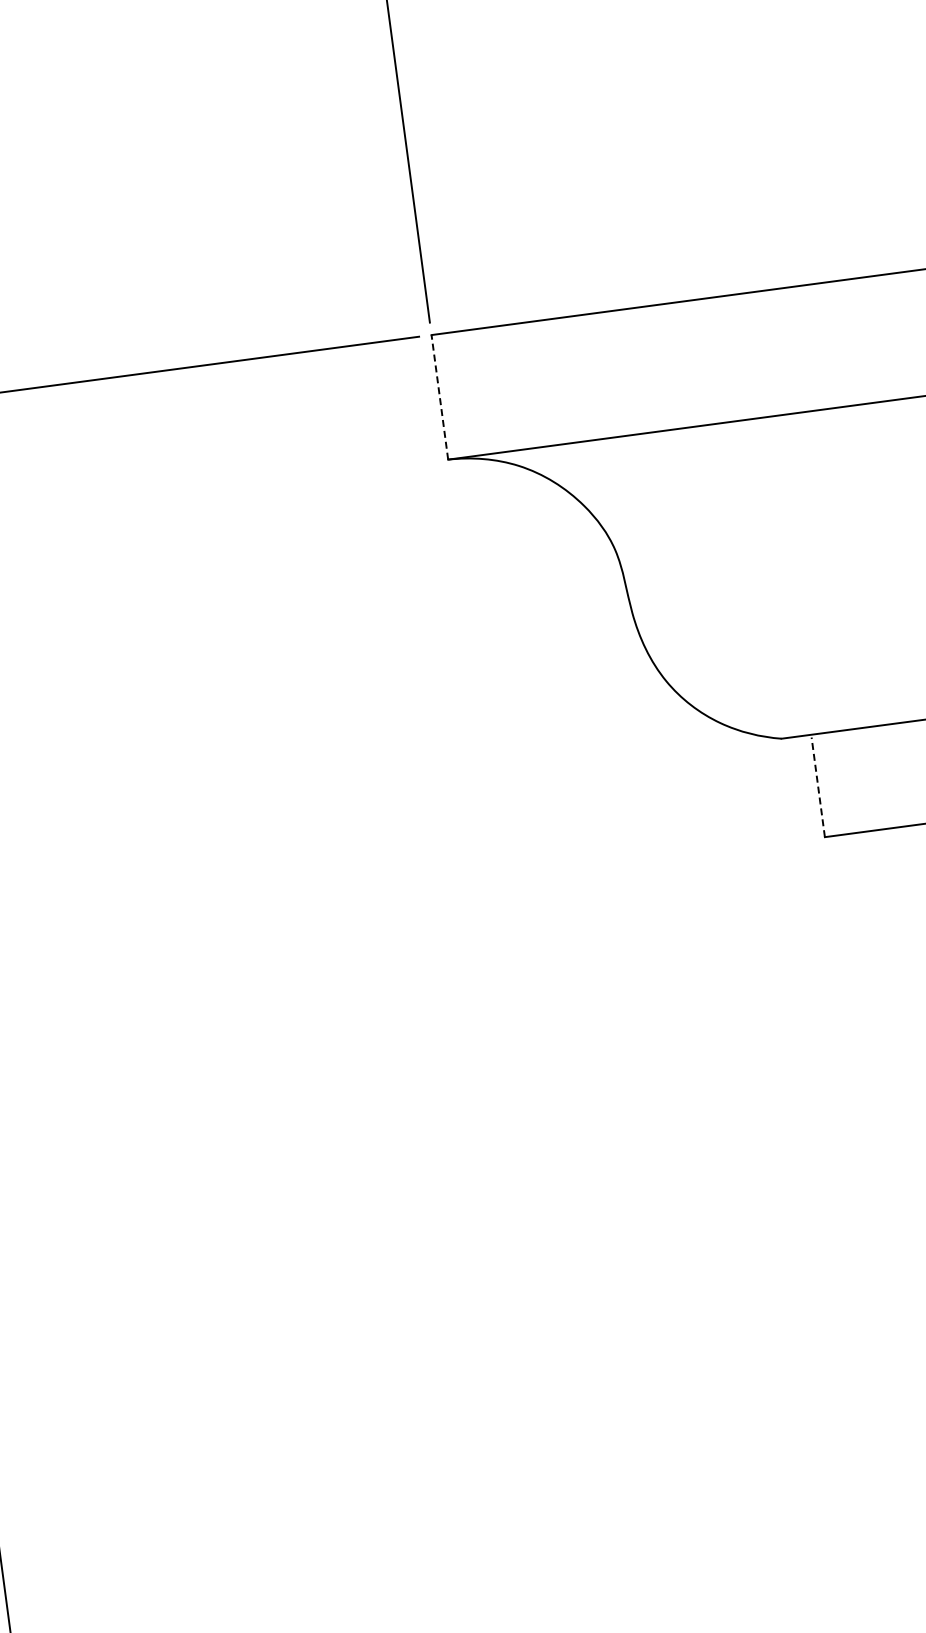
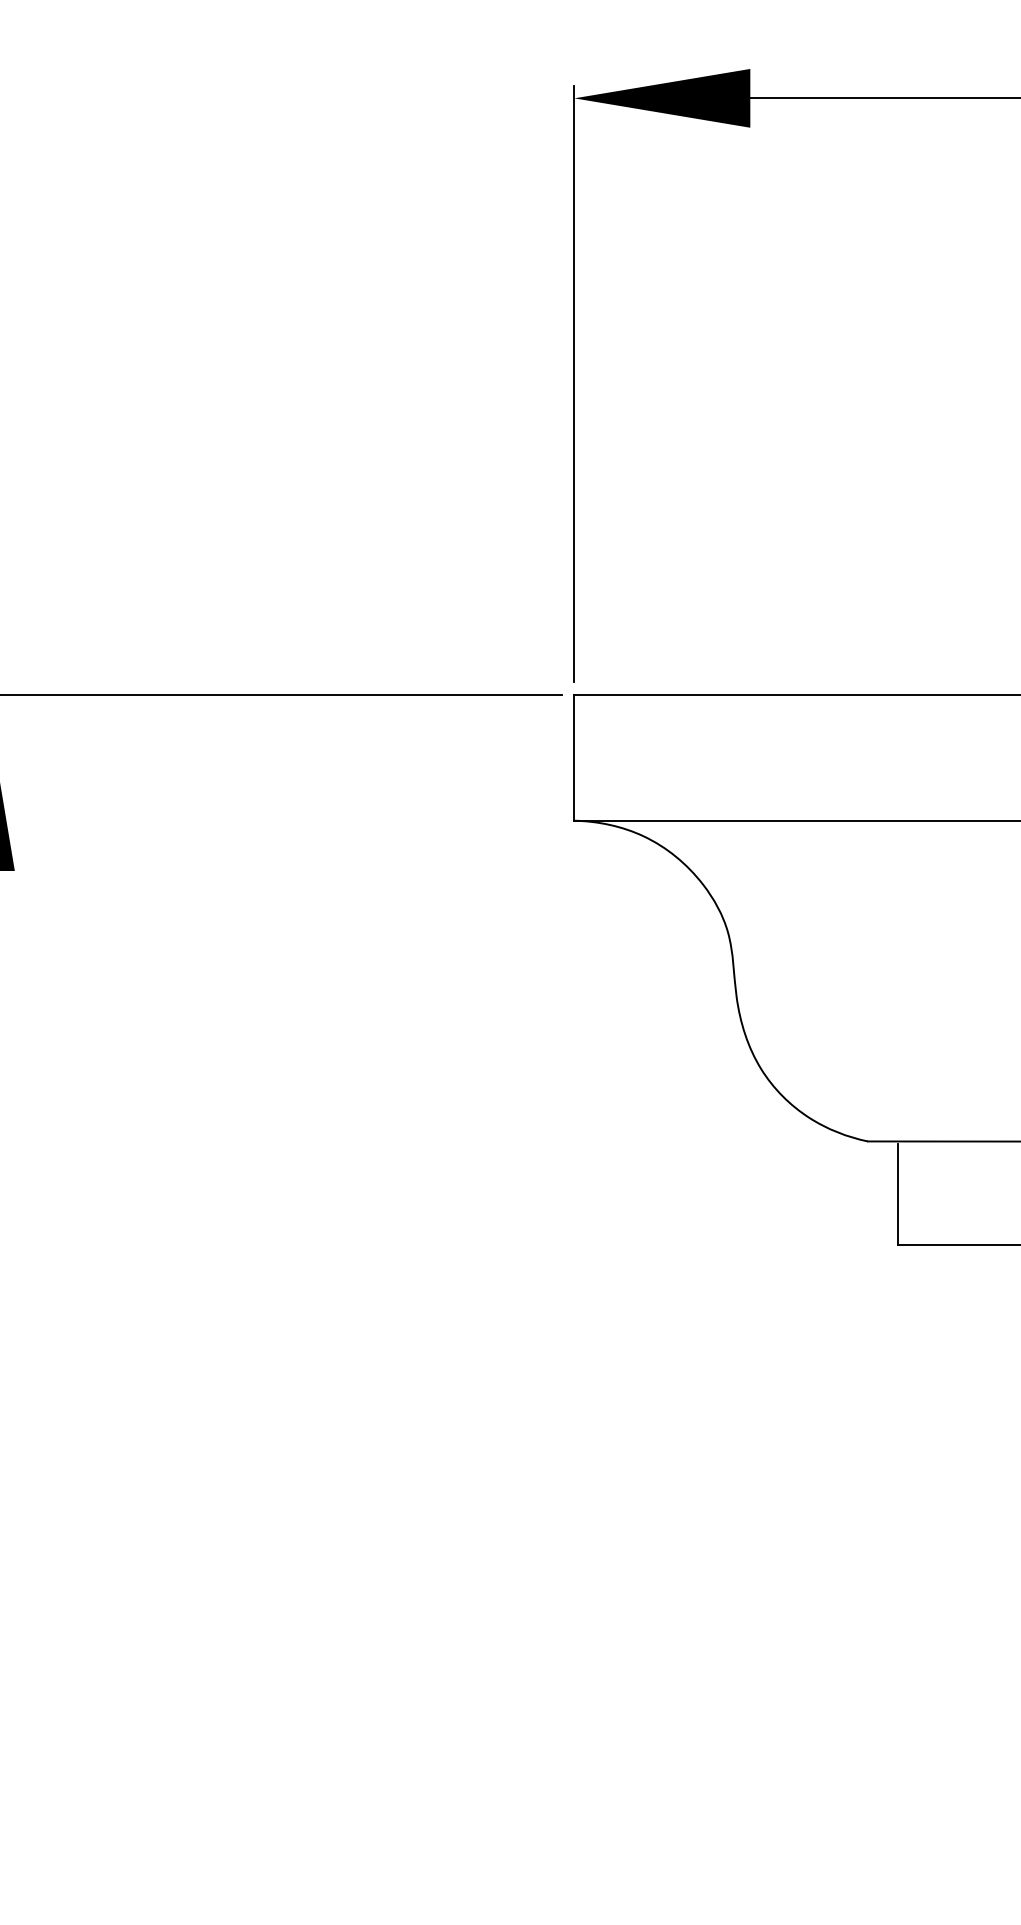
line: (439, 396) -> (574, 757), dashed -> solid
line: (817, 786) -> (897, 1193), dashed -> solid

